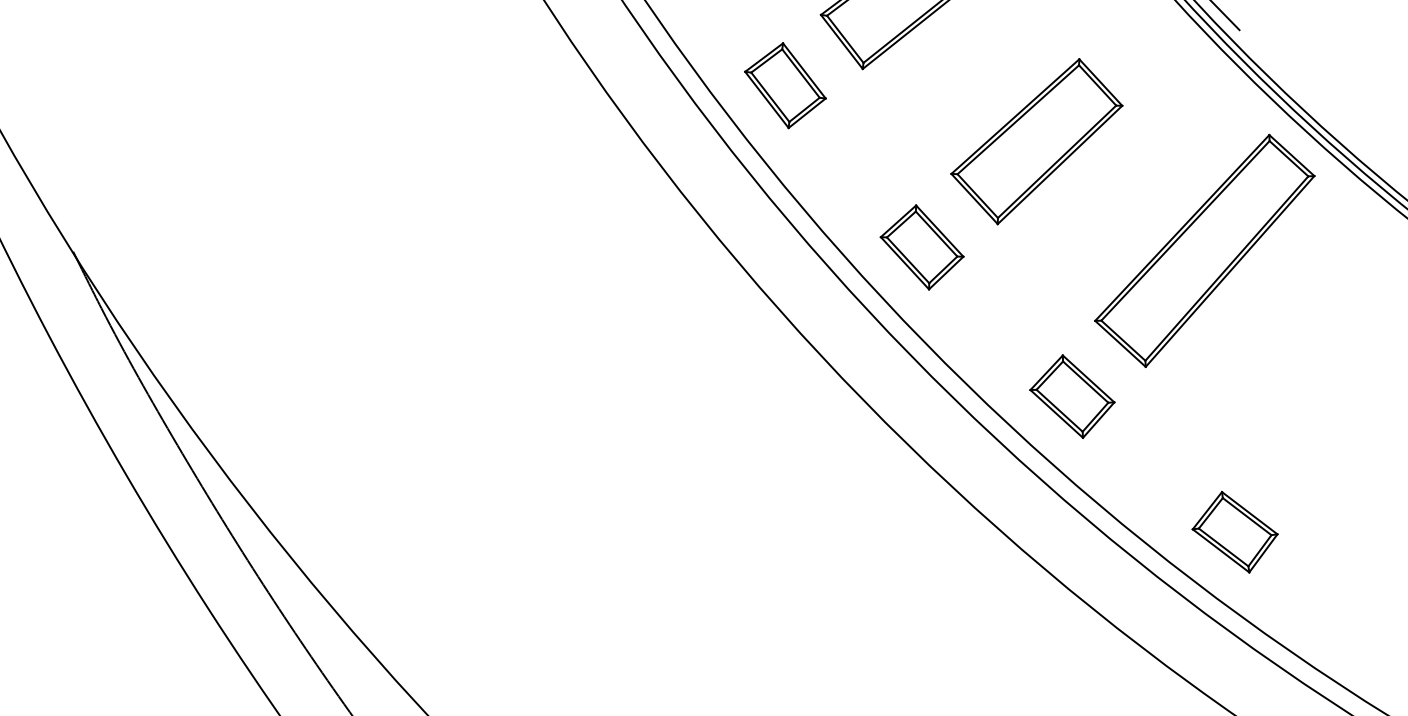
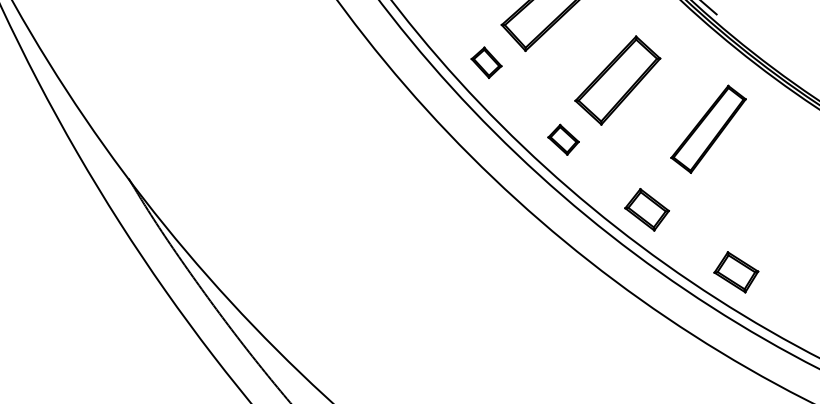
part: (785, 85) -> (486, 62), size x0.7
part: (921, 246) -> (563, 139), size x0.7
part: (1204, 251) -> (708, 129), size x0.7

